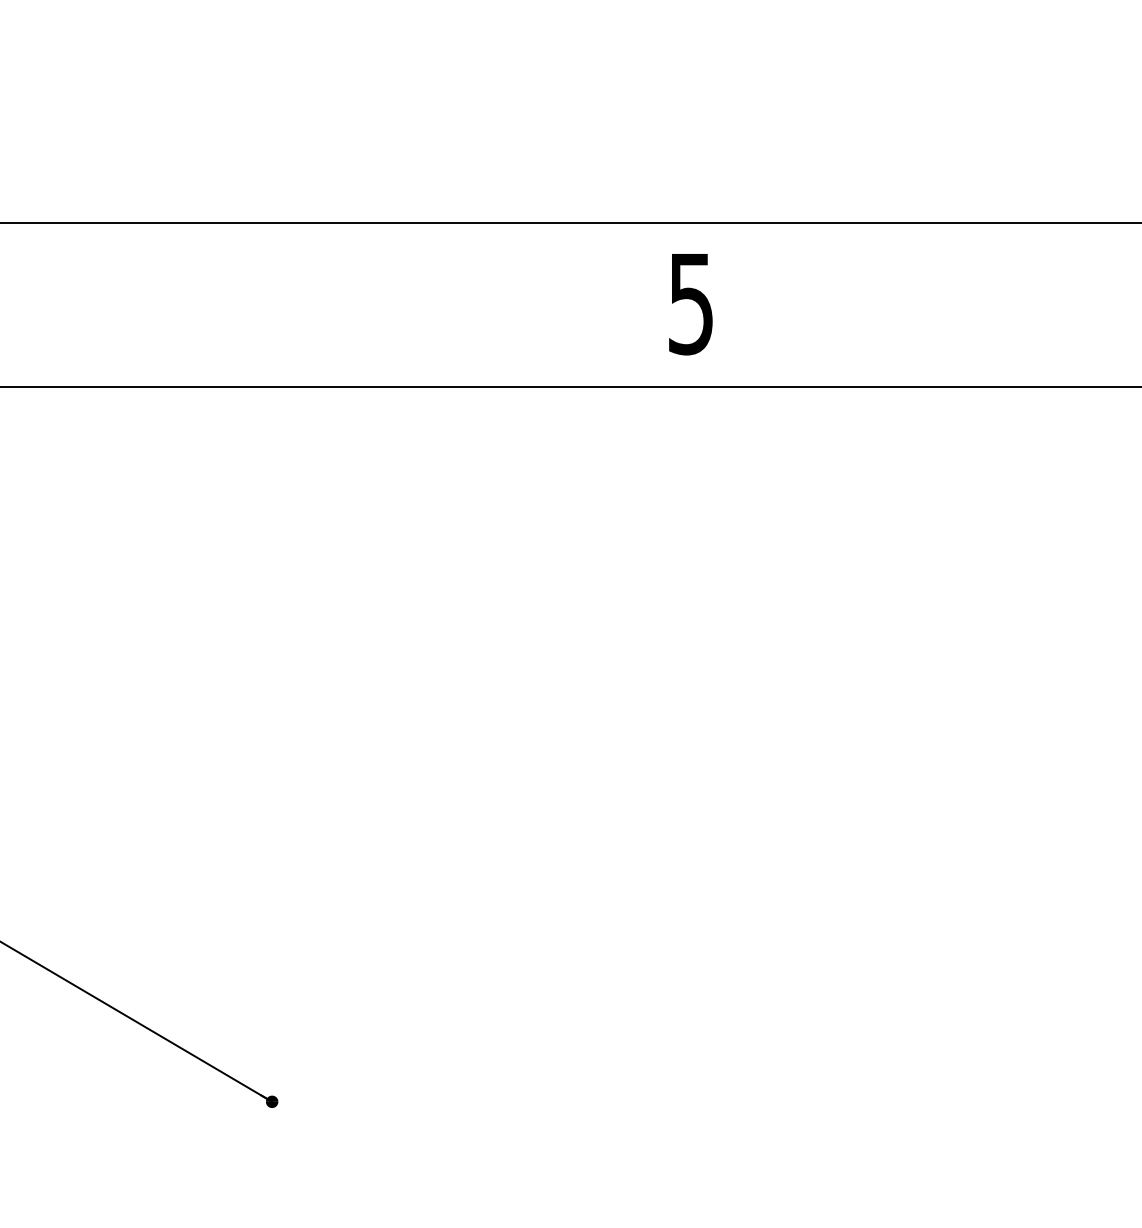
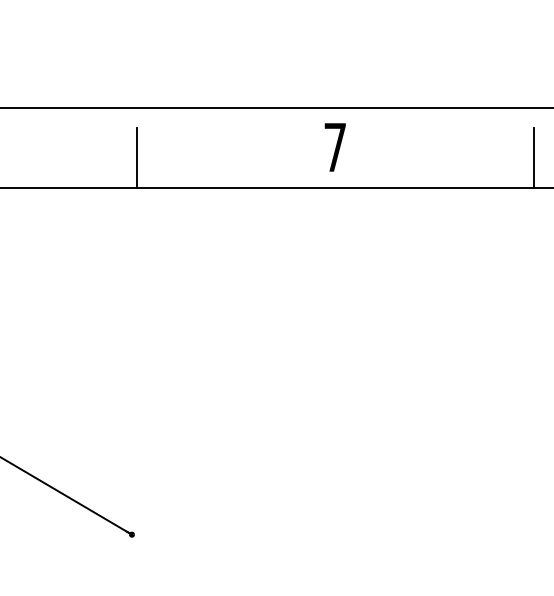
text: (689, 303) -> (334, 147), 5 -> 7
line: (283, 324) -> (137, 157), added
line: (1101, 324) -> (534, 157), added

